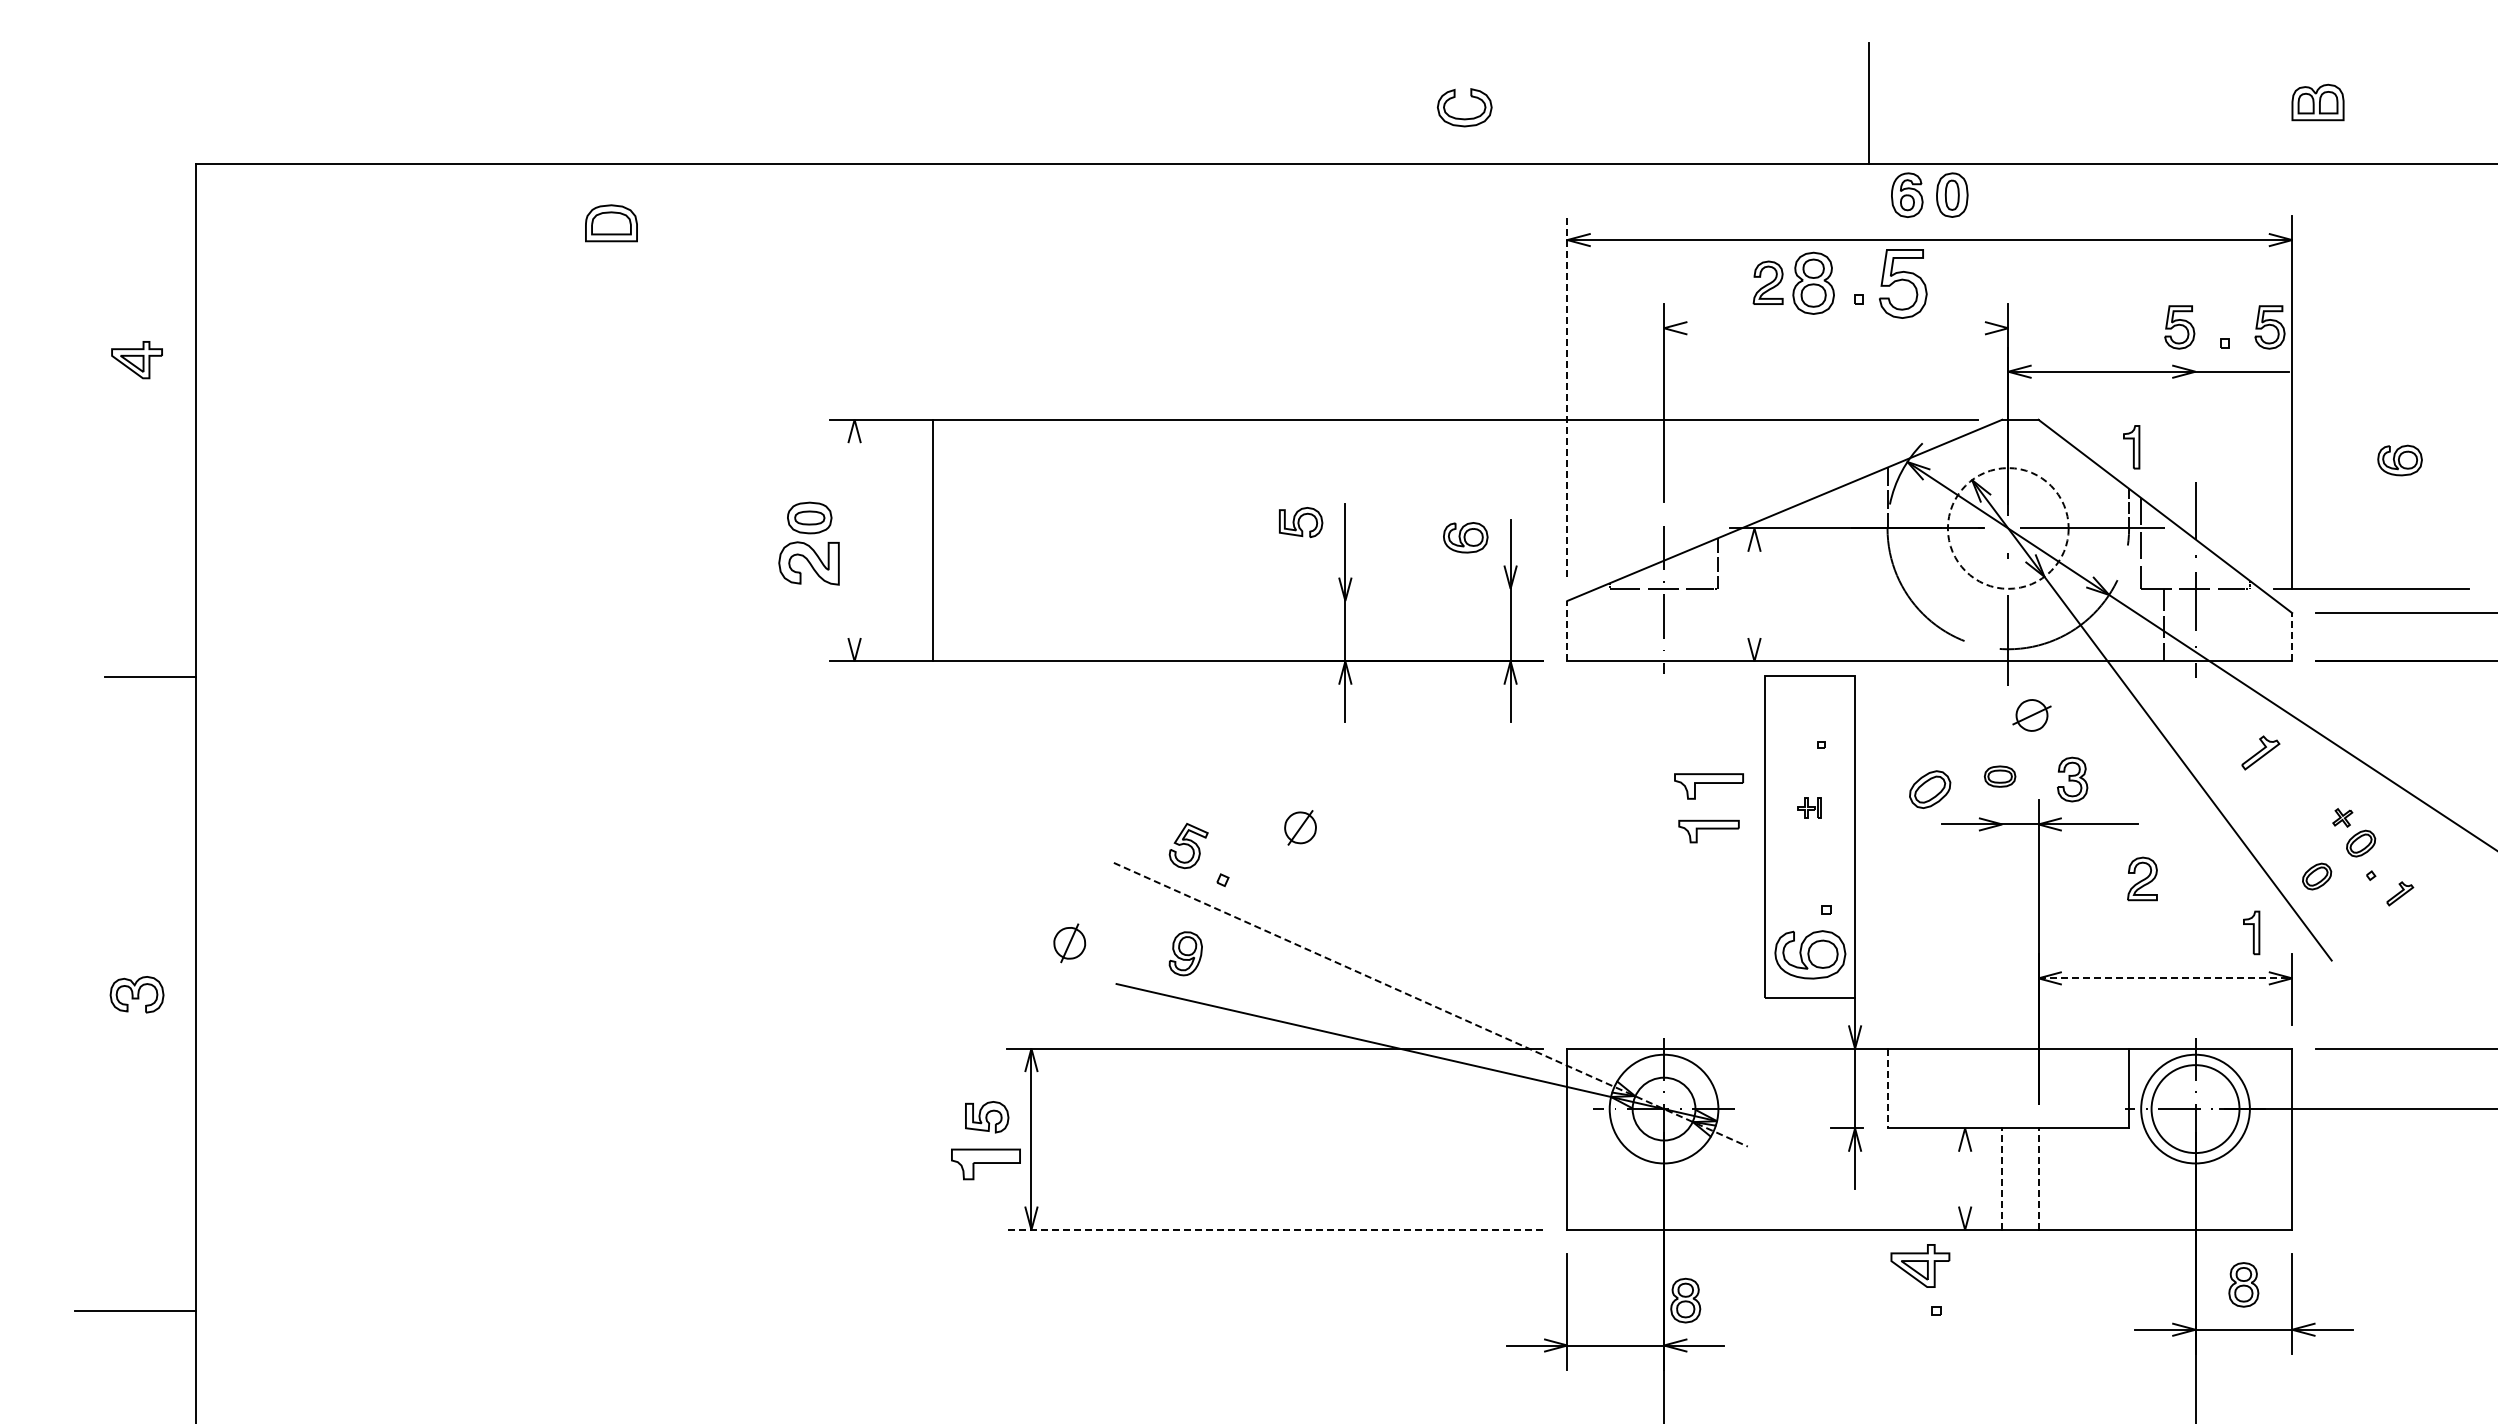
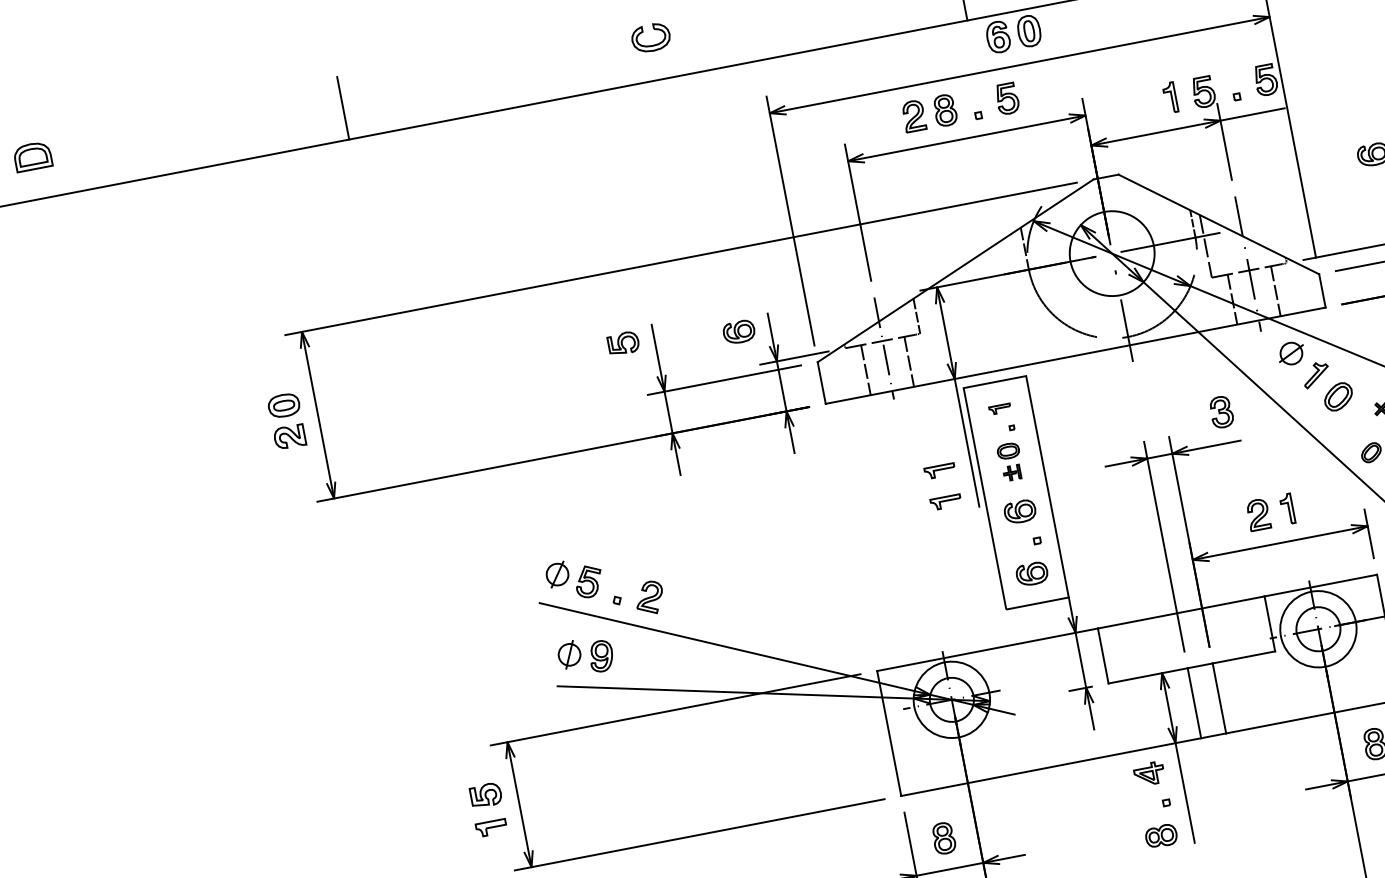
line: (972, 118) -> (343, 108), added
part: (1464, 118) -> (652, 45), moved
part: (611, 223) -> (32, 156), moved
part: (1813, 283) -> (945, 110), size x0.71
part: (1903, 283) -> (1007, 98), size x0.62
line: (1836, 328) -> (967, 138), added
line: (1567, 395) -> (790, 220), dashed -> solid
line: (2195, 402) -> (1224, 141), added
part: (2131, 447) -> (1170, 97), moved
circle: (2007, 528) -> (1111, 253), dashed -> solid
line: (932, 540) -> (317, 415), moved
part: (809, 563) -> (289, 437), size x0.71
line: (1535, 588) -> (794, 357), added
line: (1432, 600) -> (724, 379), added
line: (1632, 624) -> (865, 369), added
line: (1695, 624) -> (909, 361), added
line: (2226, 624) -> (1275, 290), added
line: (1567, 630) -> (821, 382), dashed -> solid
line: (2292, 636) -> (1322, 290), dashed -> solid
line: (1754, 687) -> (958, 397), added
part: (1809, 715) -> (999, 409), added
part: (2031, 715) -> (1291, 353), moved
part: (1999, 776) -> (1008, 451), moved
part: (2072, 779) -> (1221, 412), moved
part: (1708, 785) -> (939, 470), size x0.62
part: (1930, 789) -> (1338, 396), moved
part: (1300, 827) -> (557, 574), moved
part: (1708, 830) -> (945, 501), size x0.71
part: (1809, 864) -> (1019, 511), added
part: (2142, 878) -> (1258, 514), moved
part: (1268, 885) -> (649, 598), added
part: (2251, 932) -> (1287, 508), moved
part: (1069, 943) -> (569, 655), moved
line: (2002, 952) -> (1164, 546), added
part: (1809, 954) -> (1031, 573), size x0.62
line: (2165, 978) -> (1280, 543), dashed -> solid
line: (1431, 1004) -> (777, 658), dashed -> solid
line: (1887, 1088) -> (1103, 655), dashed -> solid
circle: (2195, 1108) -> (1318, 628), size x0.71
part: (985, 1164) -> (491, 828), size x0.62
line: (2002, 1179) -> (1194, 703), dashed -> solid
line: (2038, 1179) -> (1219, 698), dashed -> solid
line: (1275, 1229) -> (699, 834), dashed -> solid
line: (1965, 1251) -> (1178, 758), added
part: (1919, 1265) -> (1148, 773), size x0.71
part: (1685, 1300) -> (943, 838), moved
part: (1919, 1355) -> (1160, 835), added

